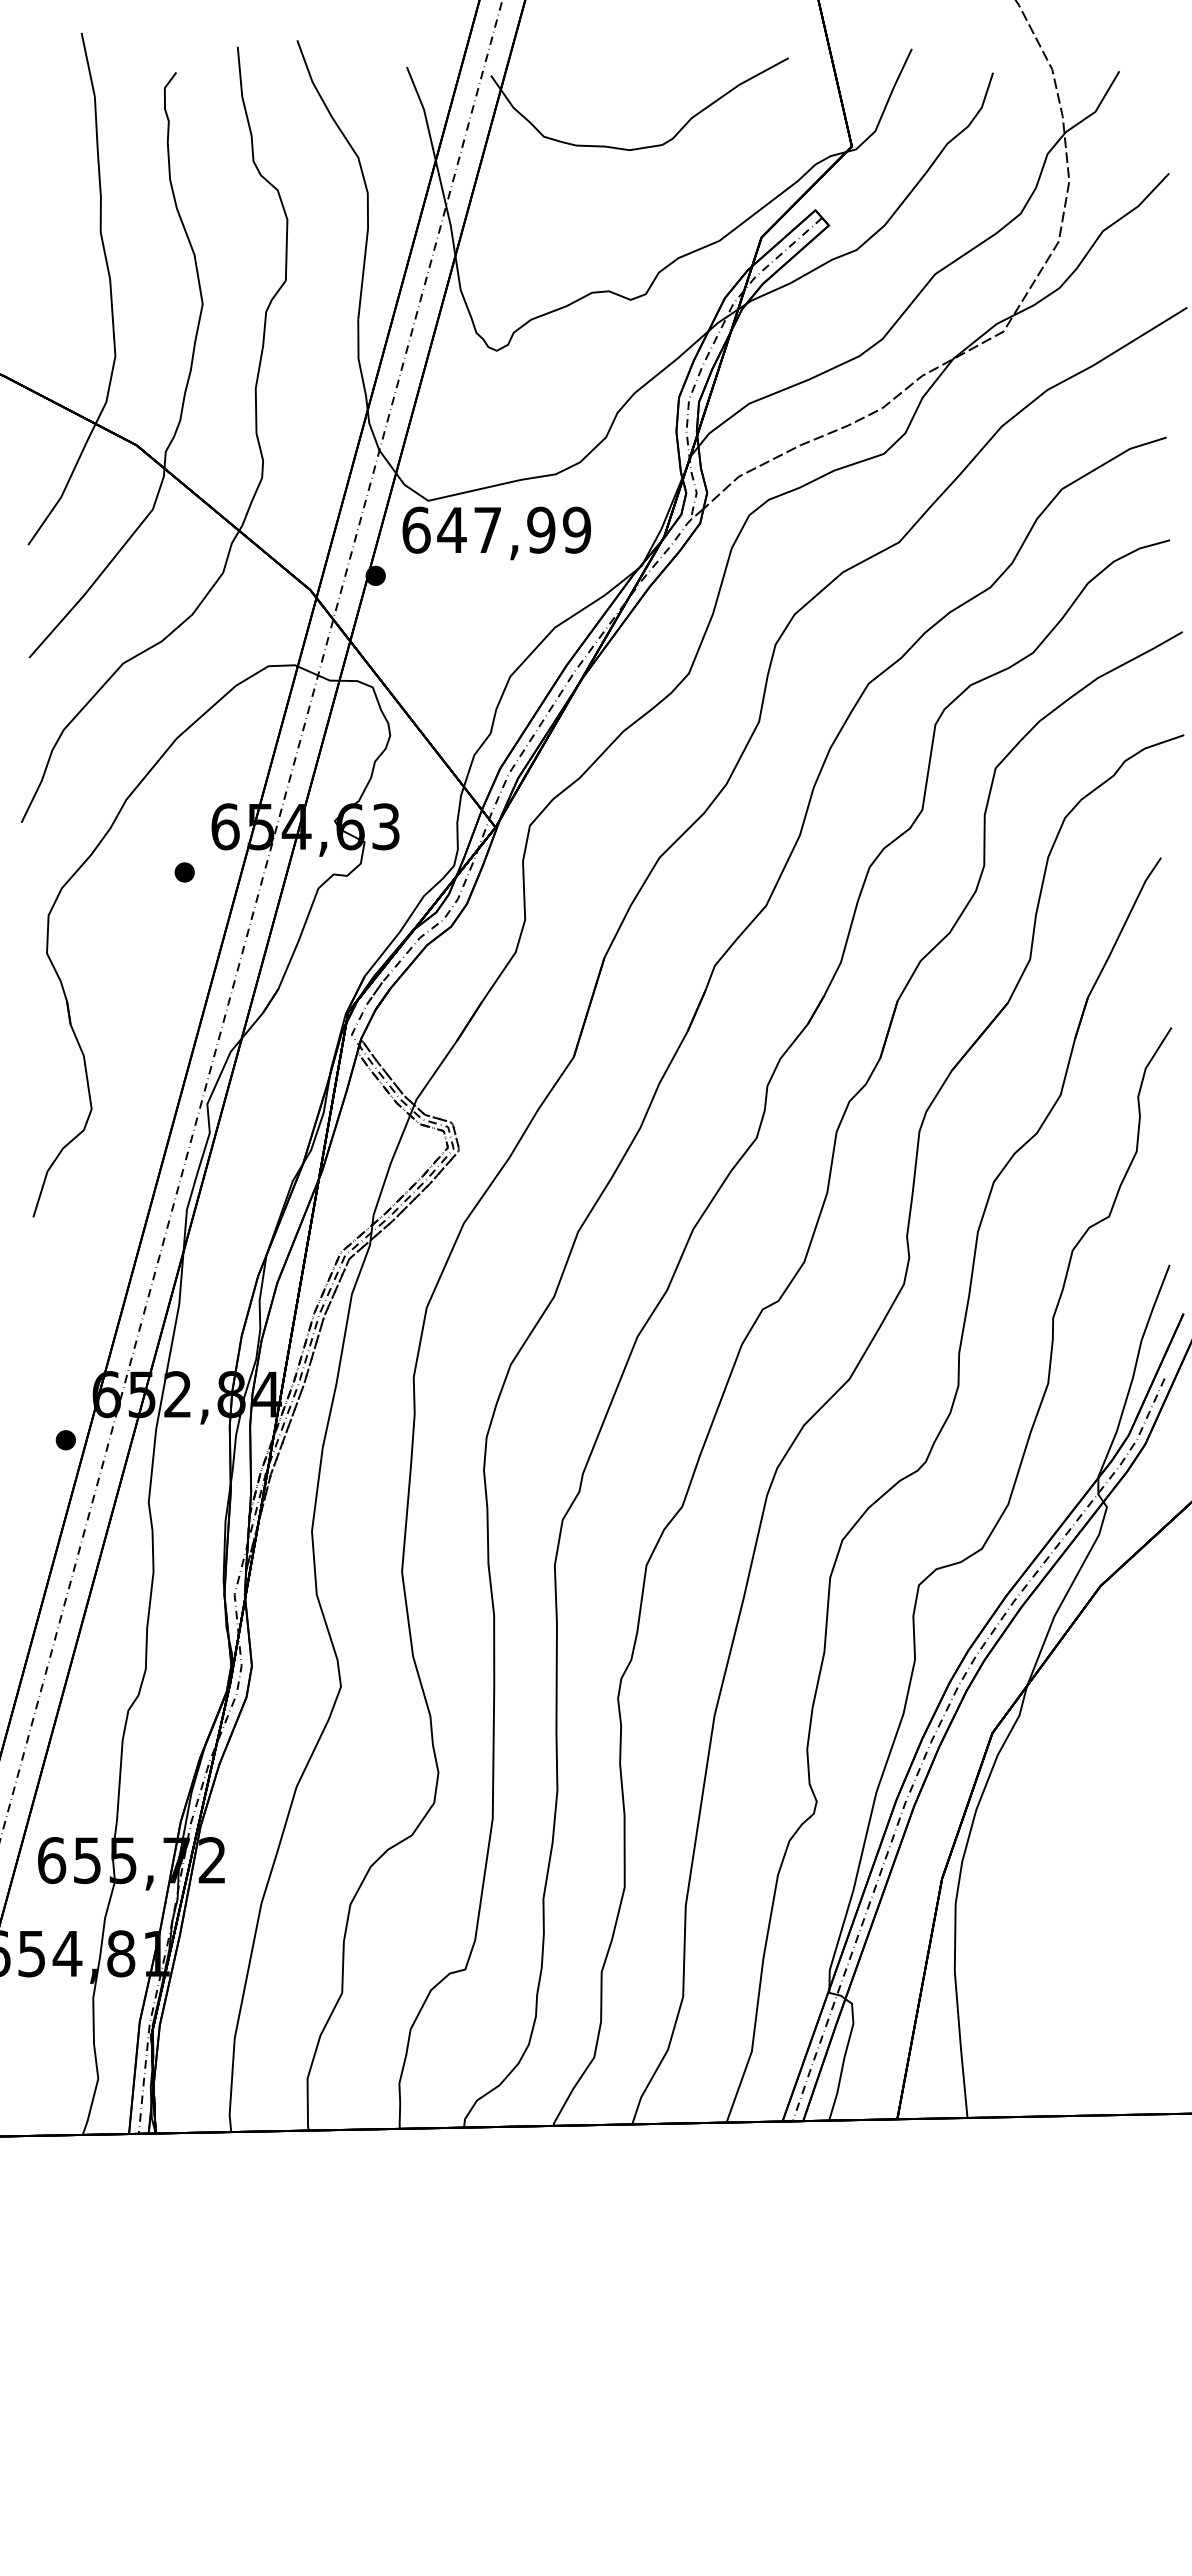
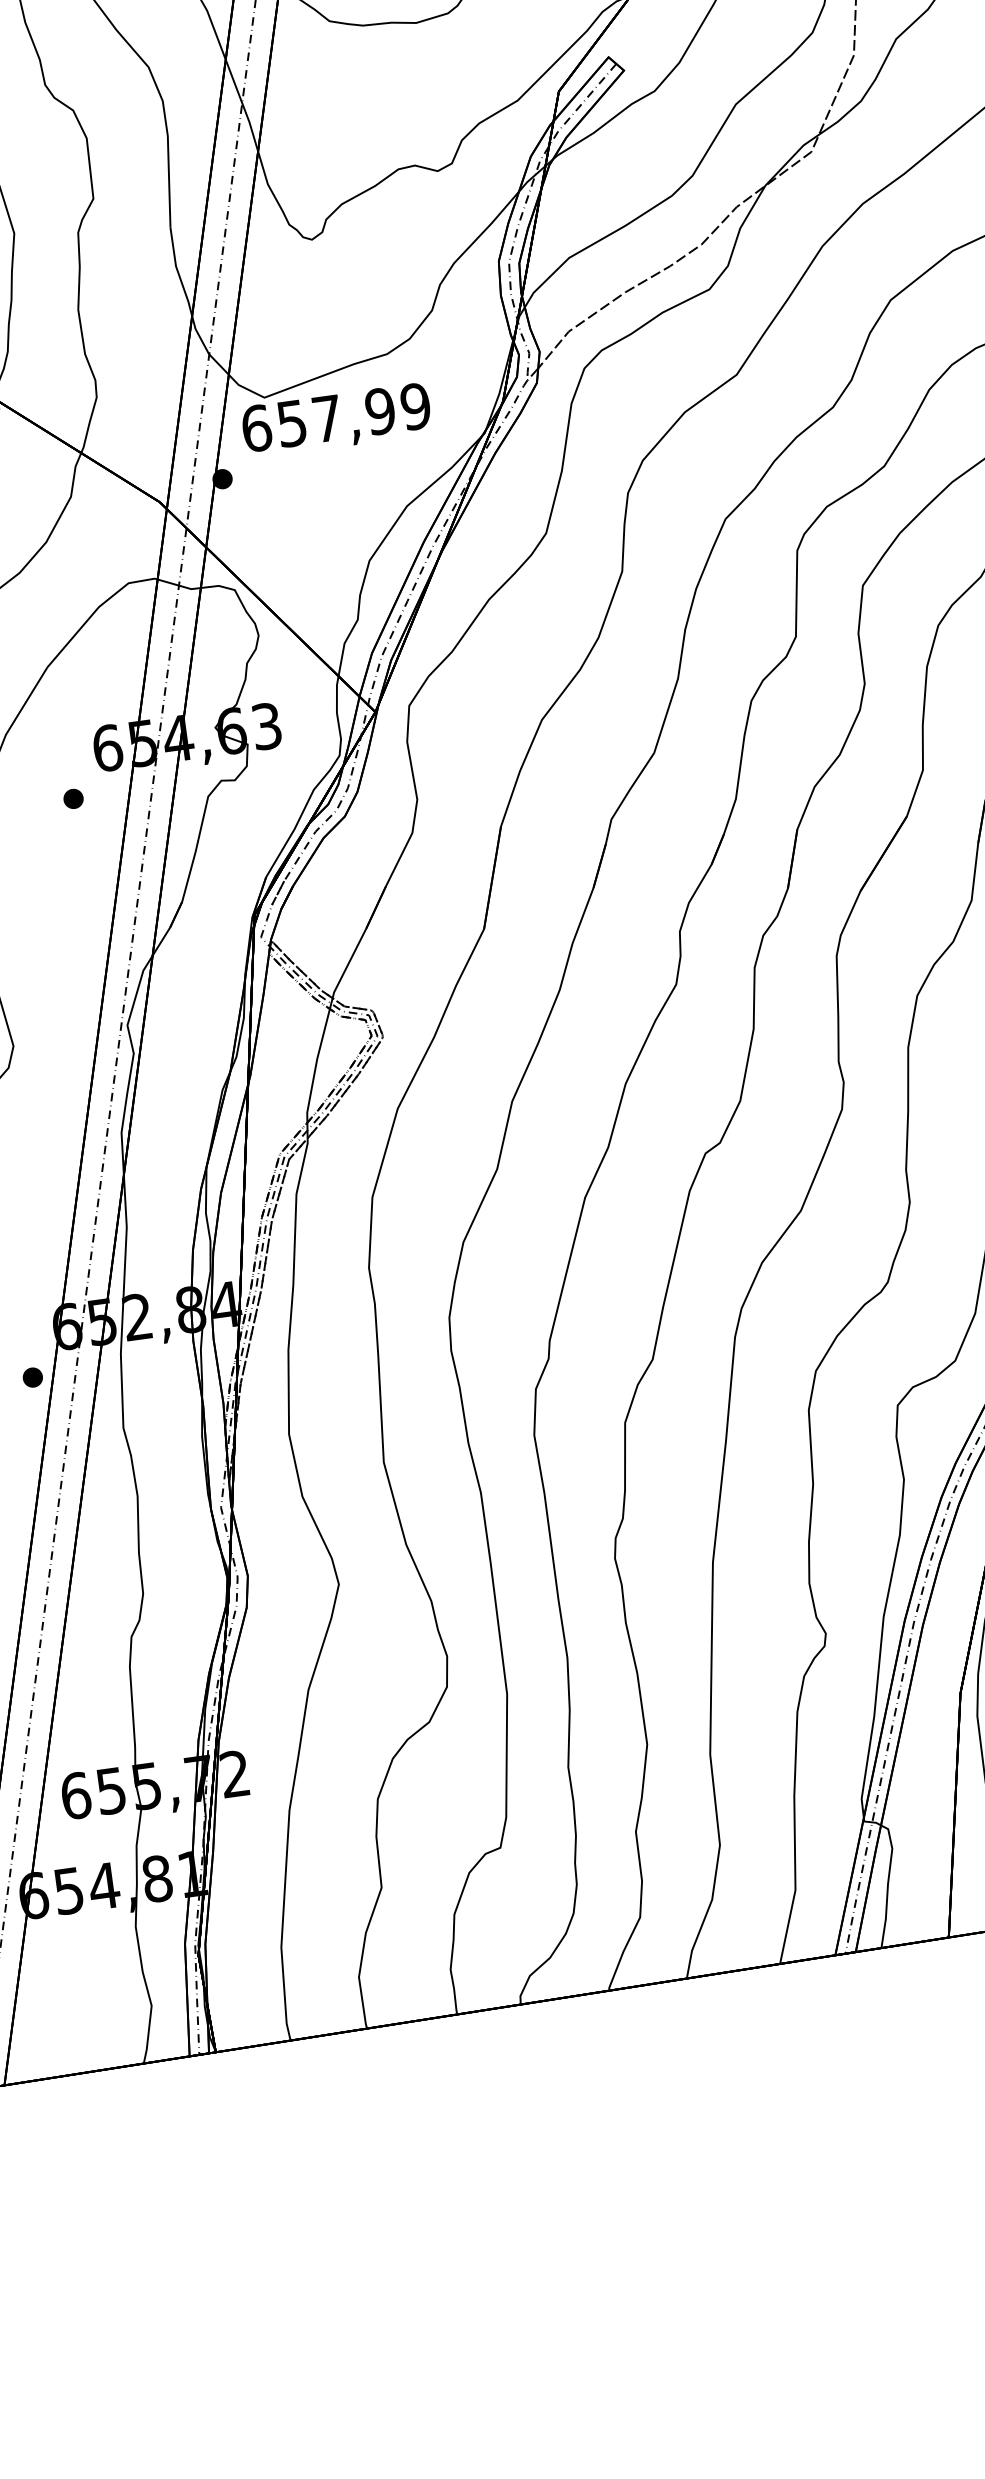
text: (451, 530) -> (291, 423), 647,99 -> 657,99

